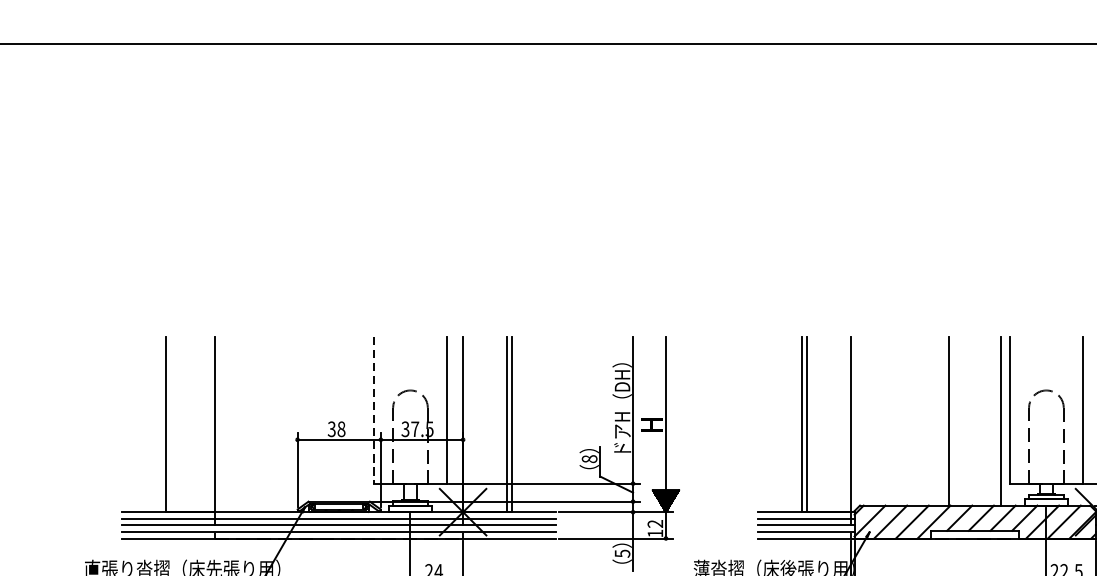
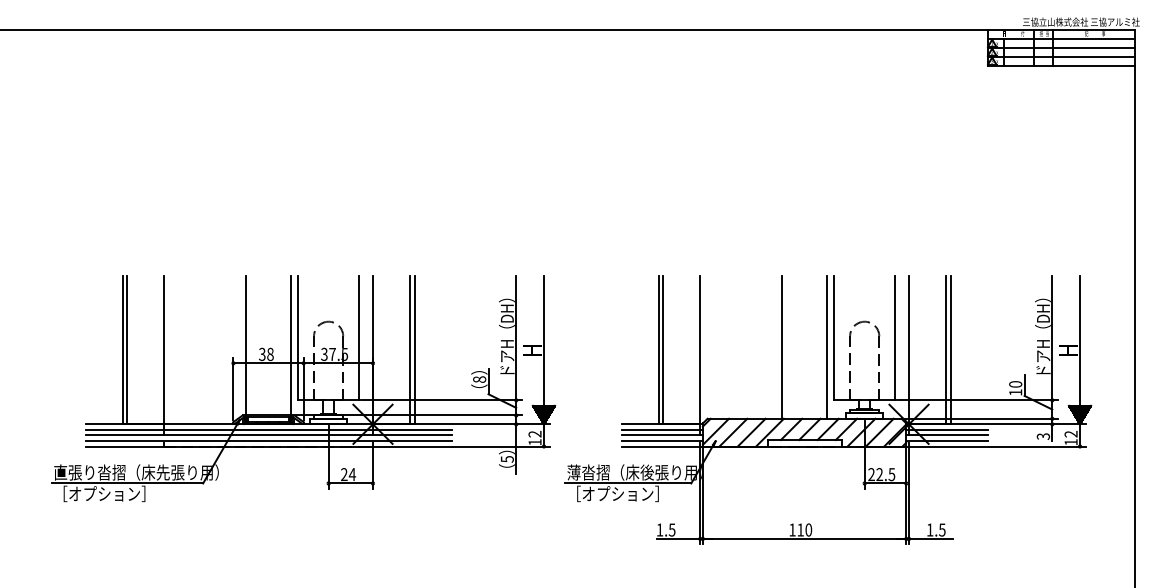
line: (374, 410) -> (298, 338), dashed -> solid
line: (313, 418) -> (246, 345), added
line: (365, 418) -> (290, 345), added
line: (171, 424) -> (127, 350), added

